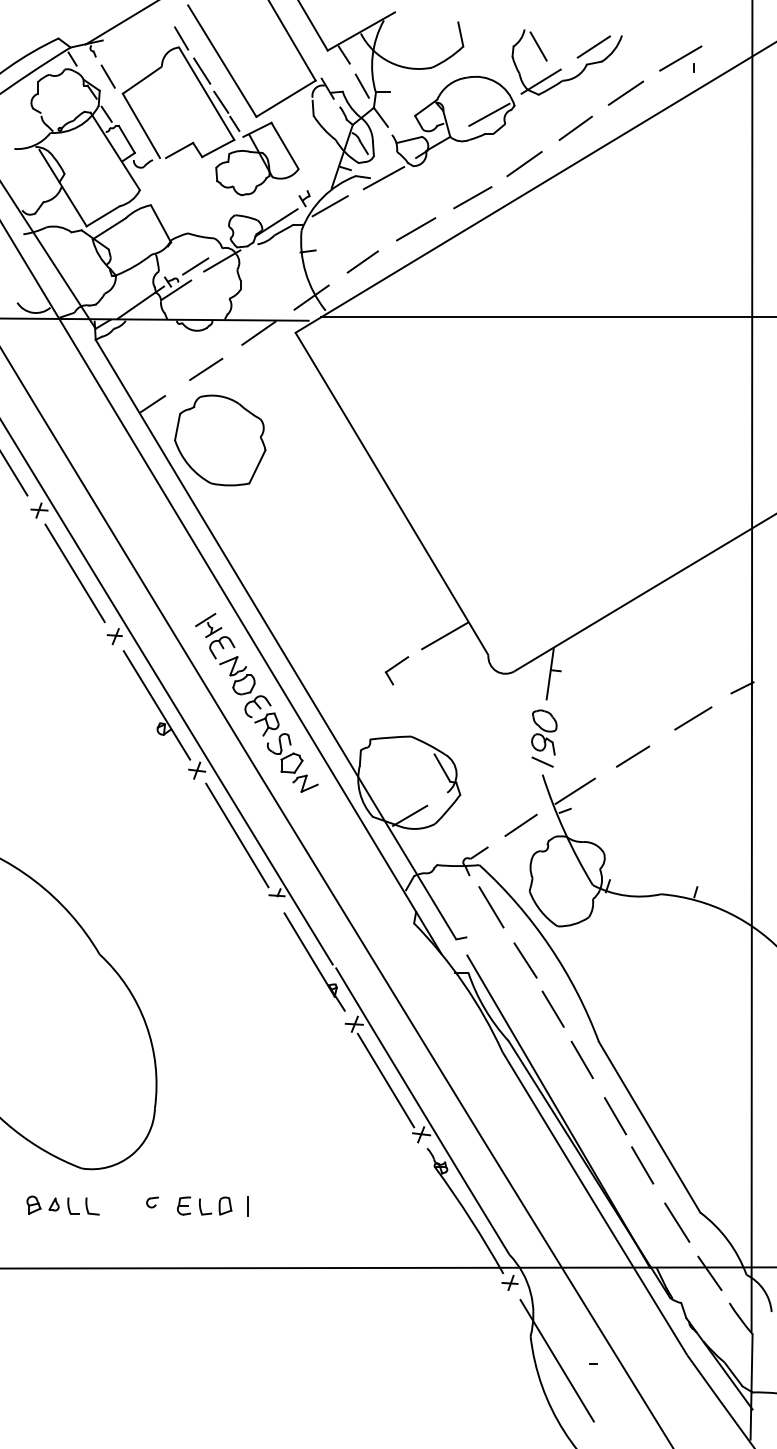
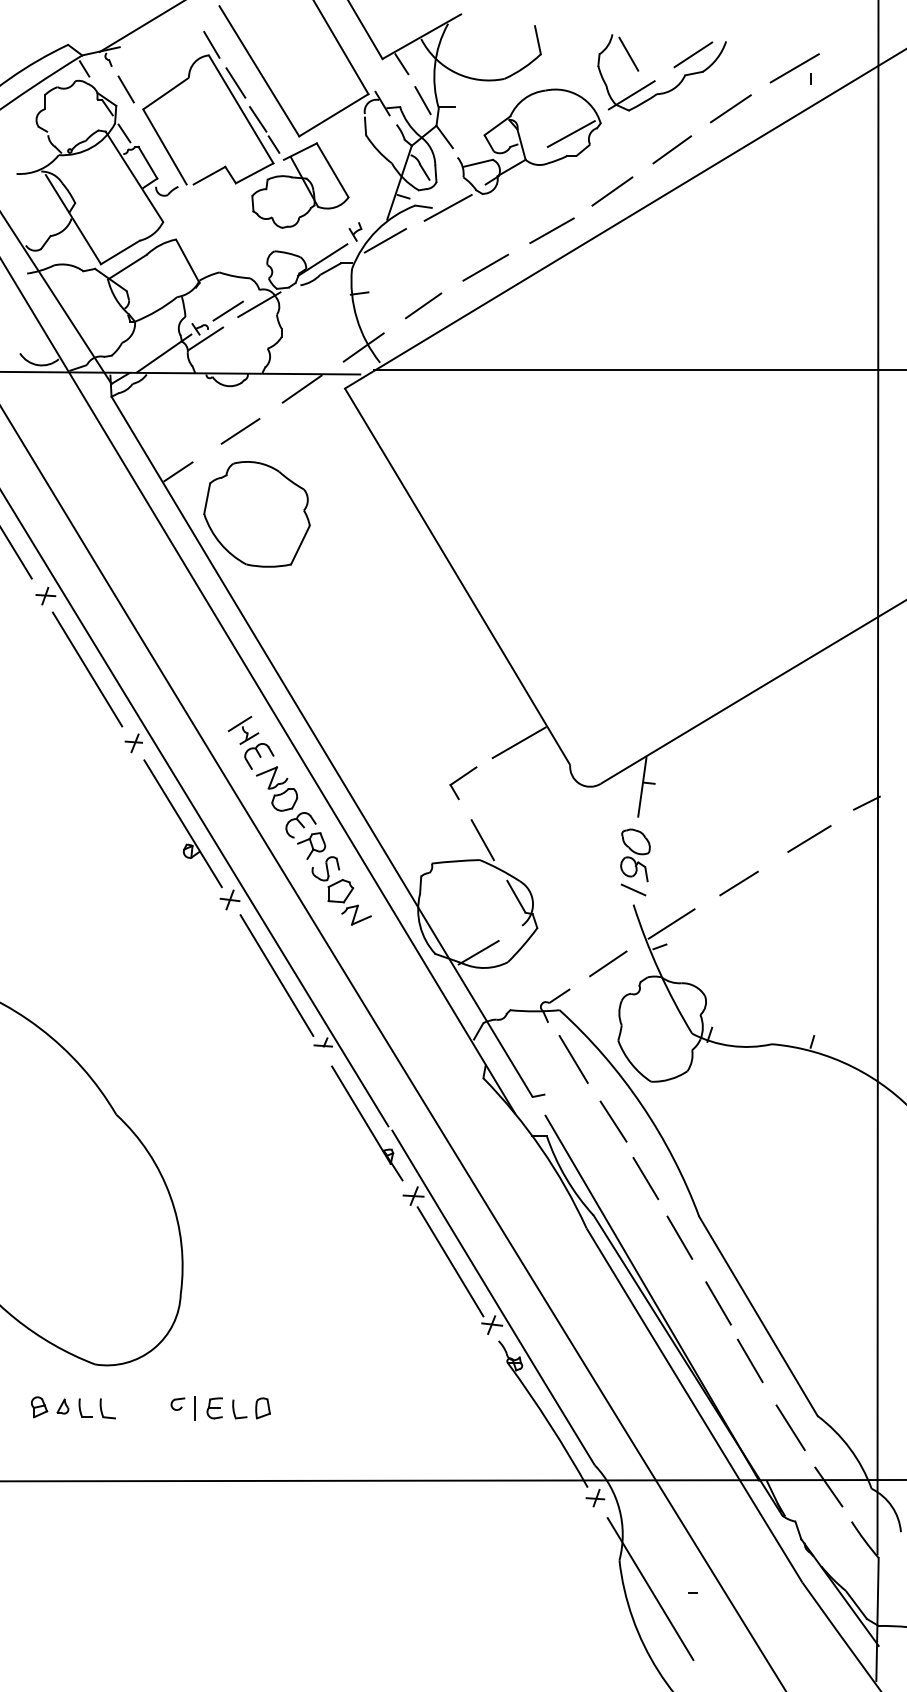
line: (413, 719) -> (482, 840), added
line: (248, 1206) -> (194, 1408), moved

